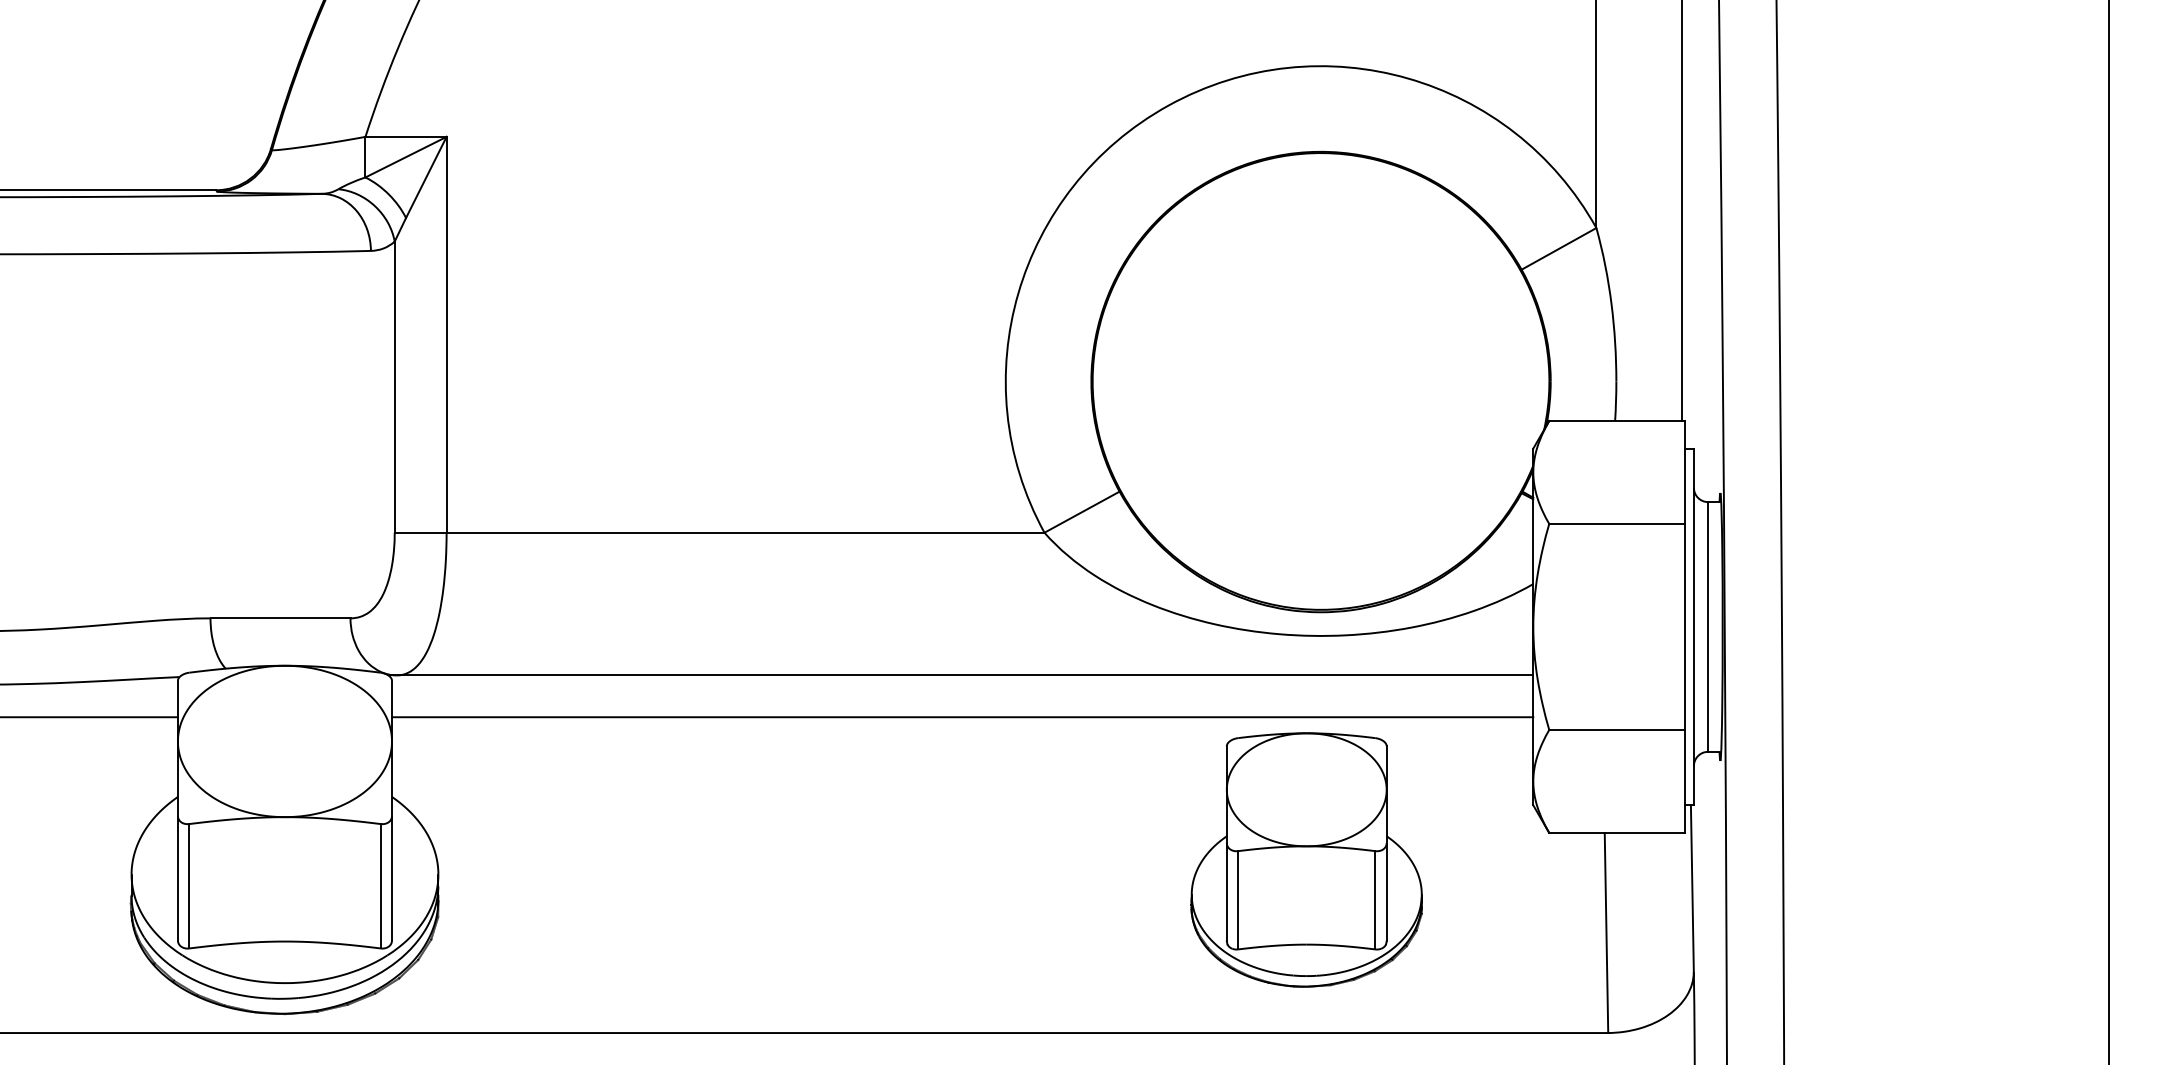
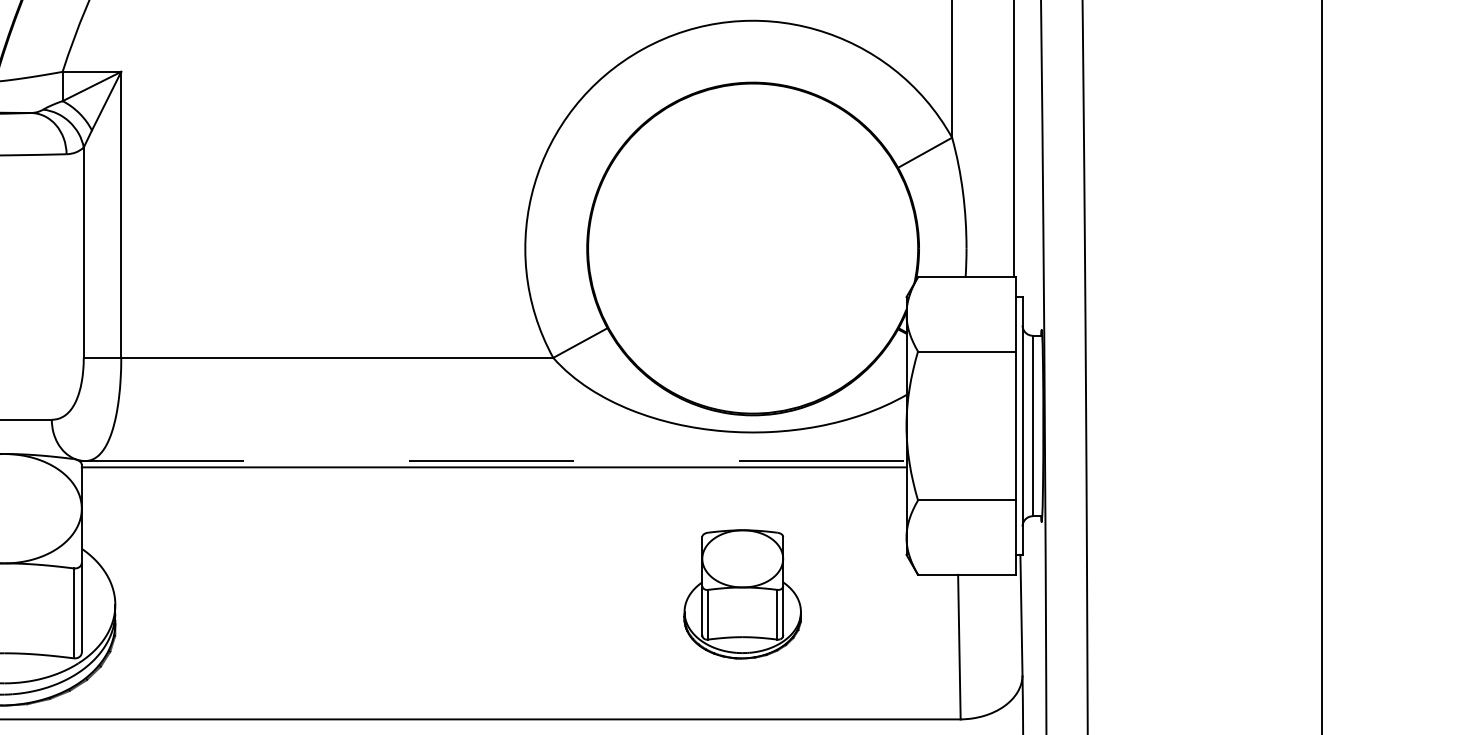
line: (961, 675) -> (493, 461), solid -> dashed
line: (962, 717) -> (494, 467), moved
part: (1306, 859) -> (742, 594), size x0.7

